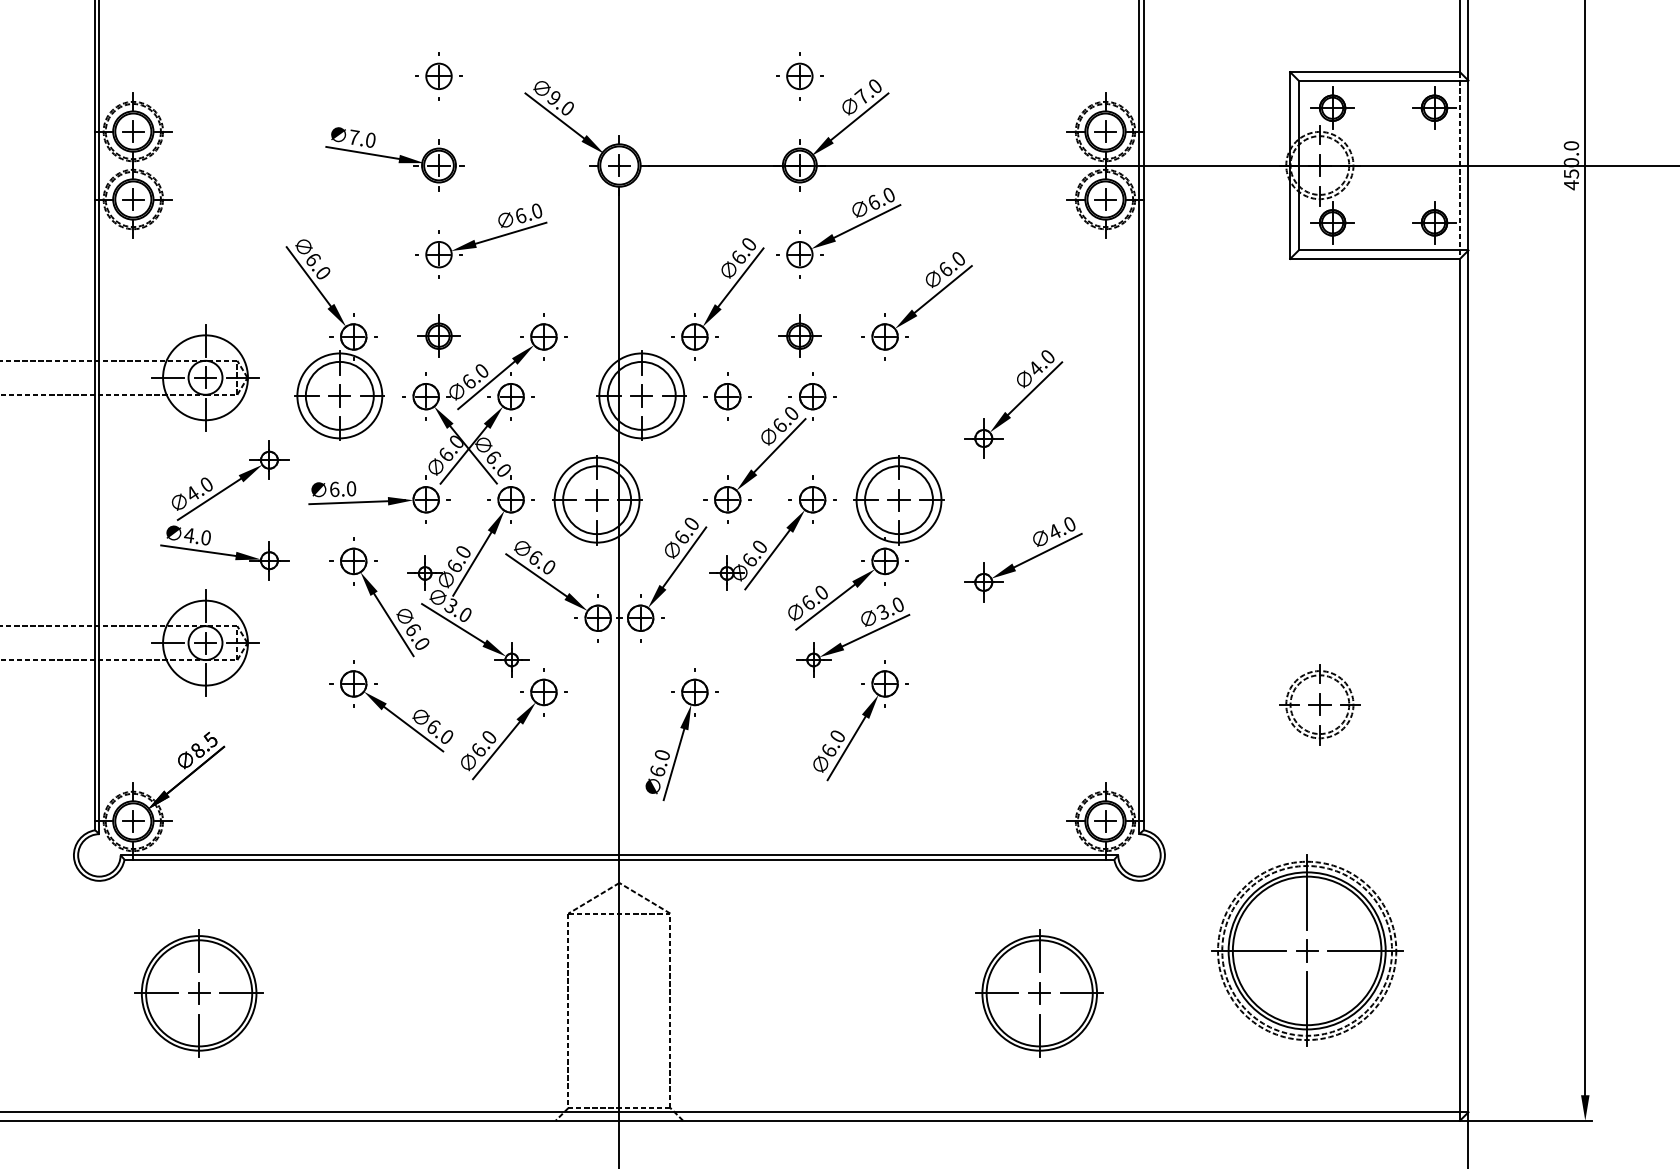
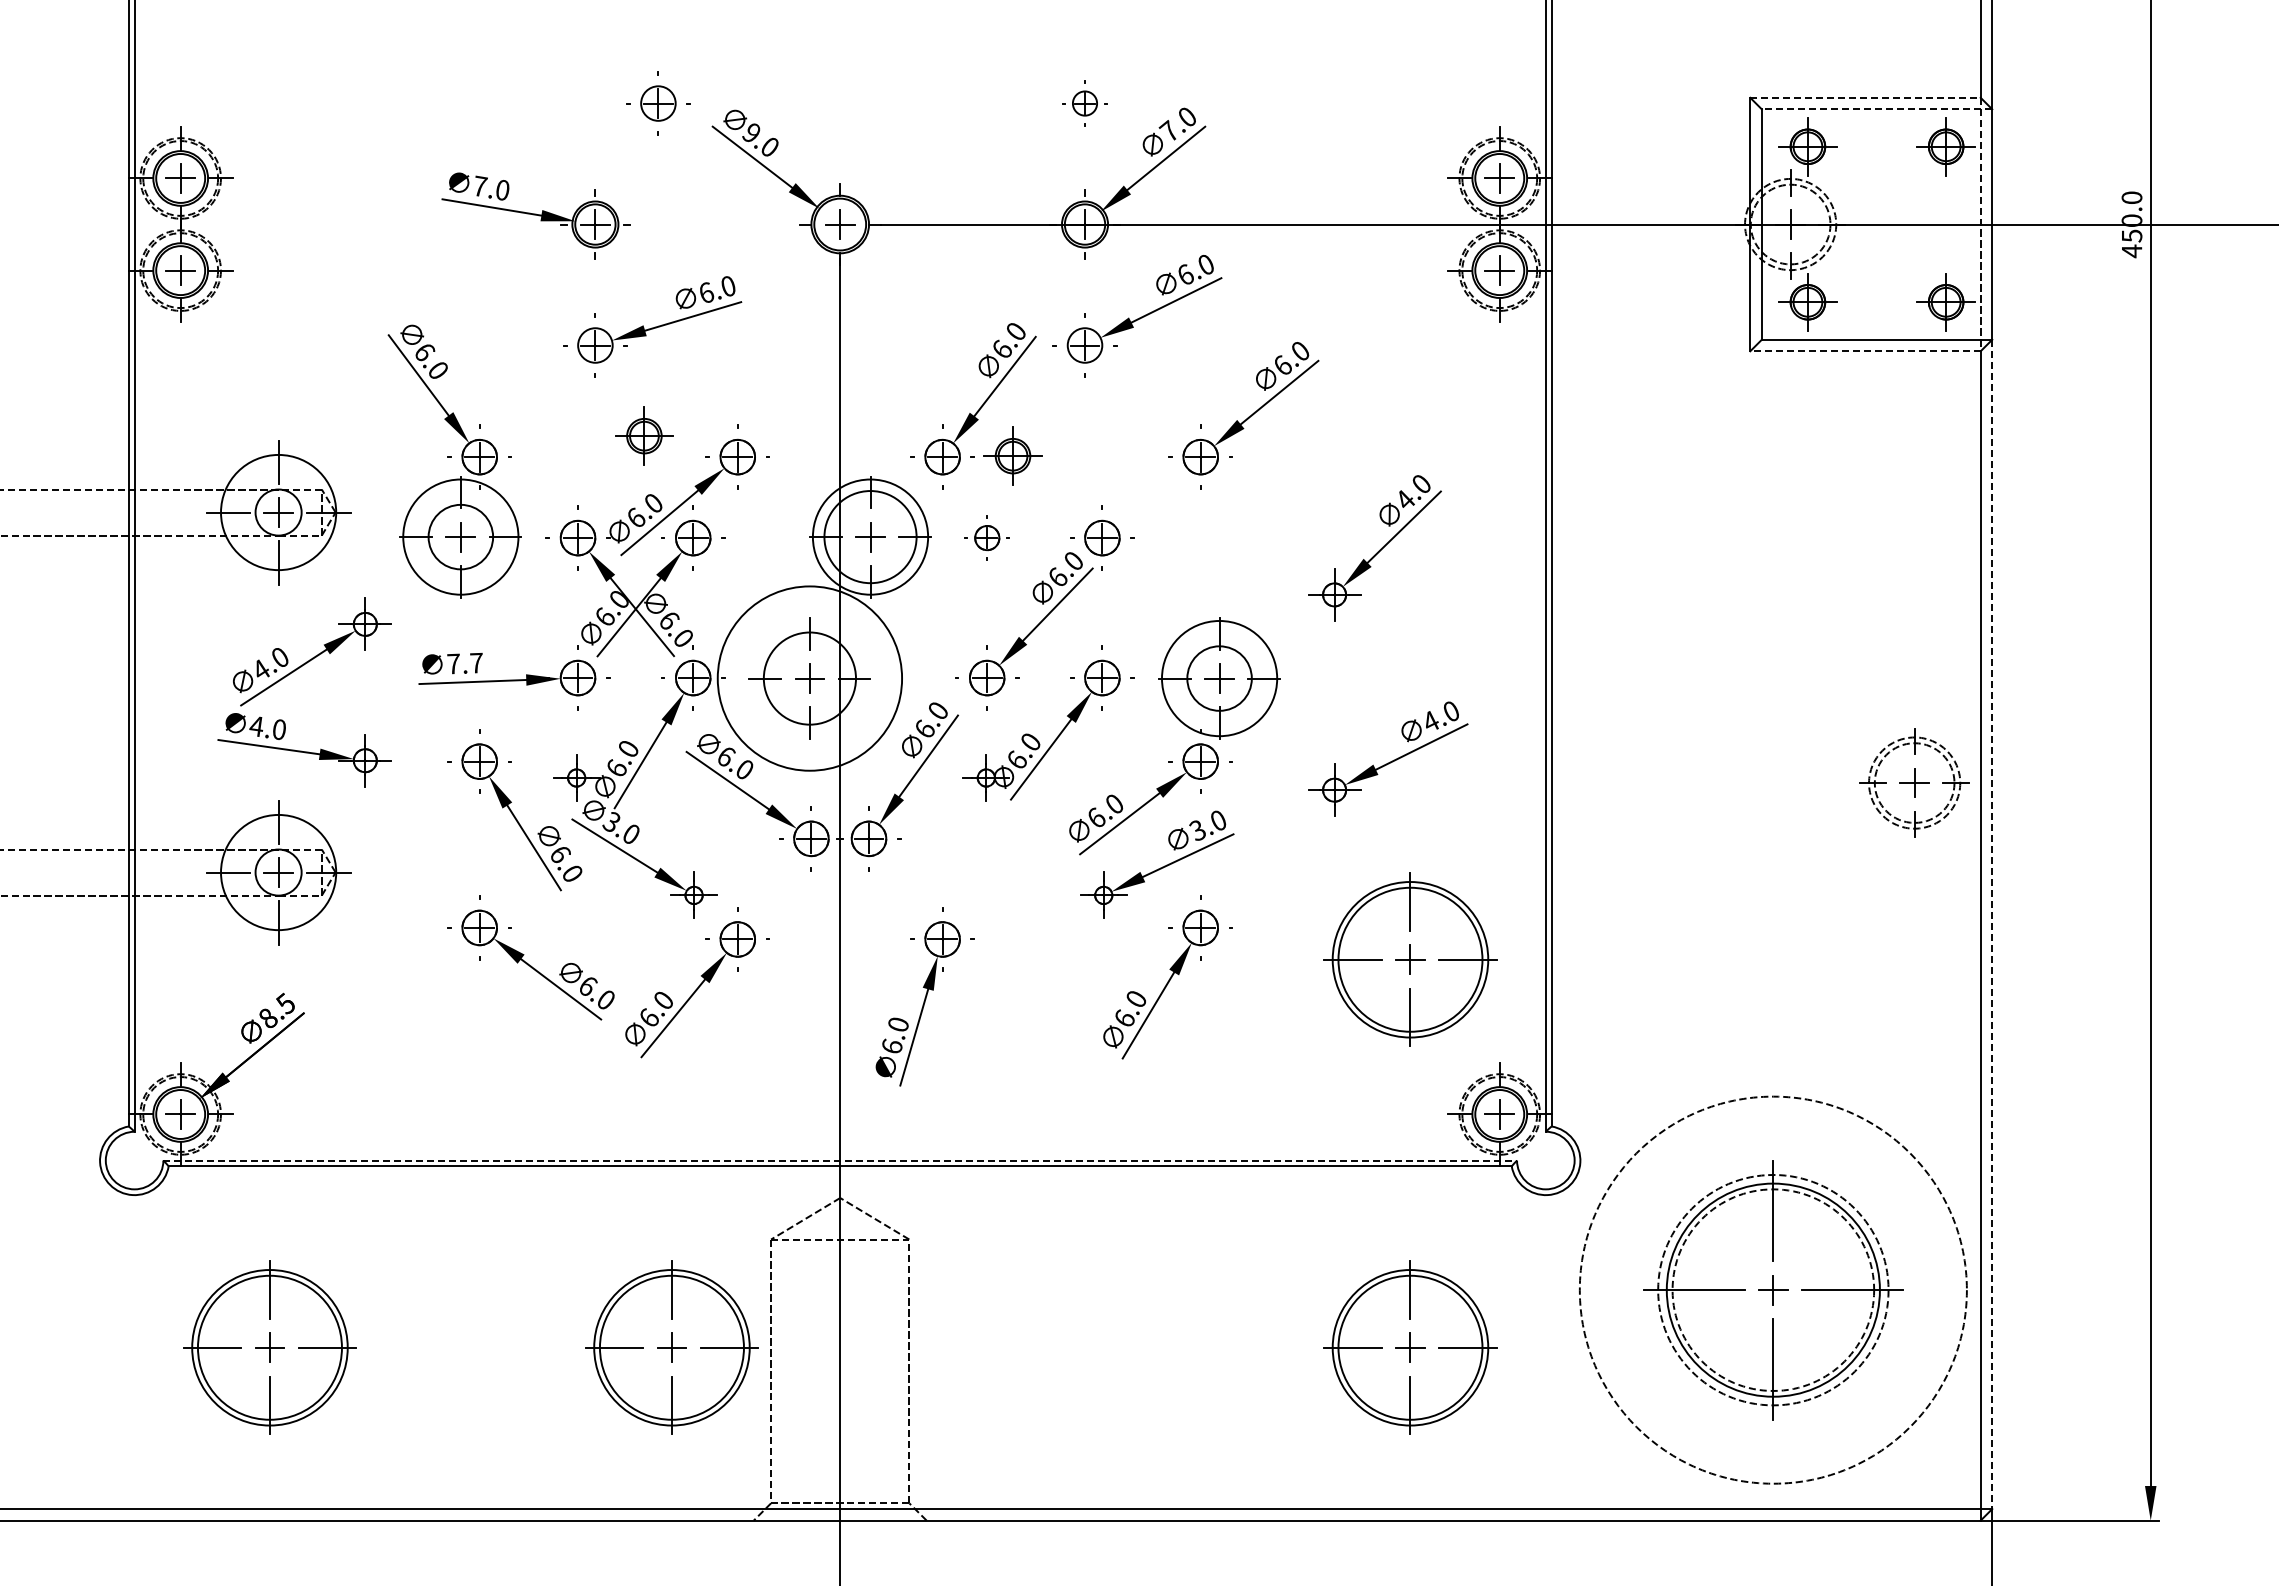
line: (1375, 71) -> (1866, 97), solid -> dashed
part: (439, 76) -> (658, 103), moved
part: (799, 76) -> (1084, 103), size x0.7
line: (1383, 80) -> (1876, 109), solid -> dashed
line: (1375, 259) -> (1865, 351), solid -> dashed
part: (439, 335) -> (644, 435), moved
part: (799, 335) -> (1012, 455), moved
circle: (339, 396) -> (460, 537), size x0.7
part: (727, 396) -> (987, 537), size x0.7
text: (342, 489) -> (464, 663), 6.0 -> 7.7
circle: (596, 500) -> (809, 678), size x1.6
circle: (898, 500) -> (1219, 678), size x0.7
line: (1468, 681) -> (1992, 924), solid -> dashed
part: (1319, 704) -> (1914, 782), moved
part: (1039, 707) -> (1410, 959), added
line: (619, 855) -> (840, 1160), solid -> dashed
circle: (1307, 950) -> (1773, 1289), solid -> dashed
circle: (1307, 951) -> (1773, 1290), size x1.6
part: (495, 993) -> (671, 1347), added

